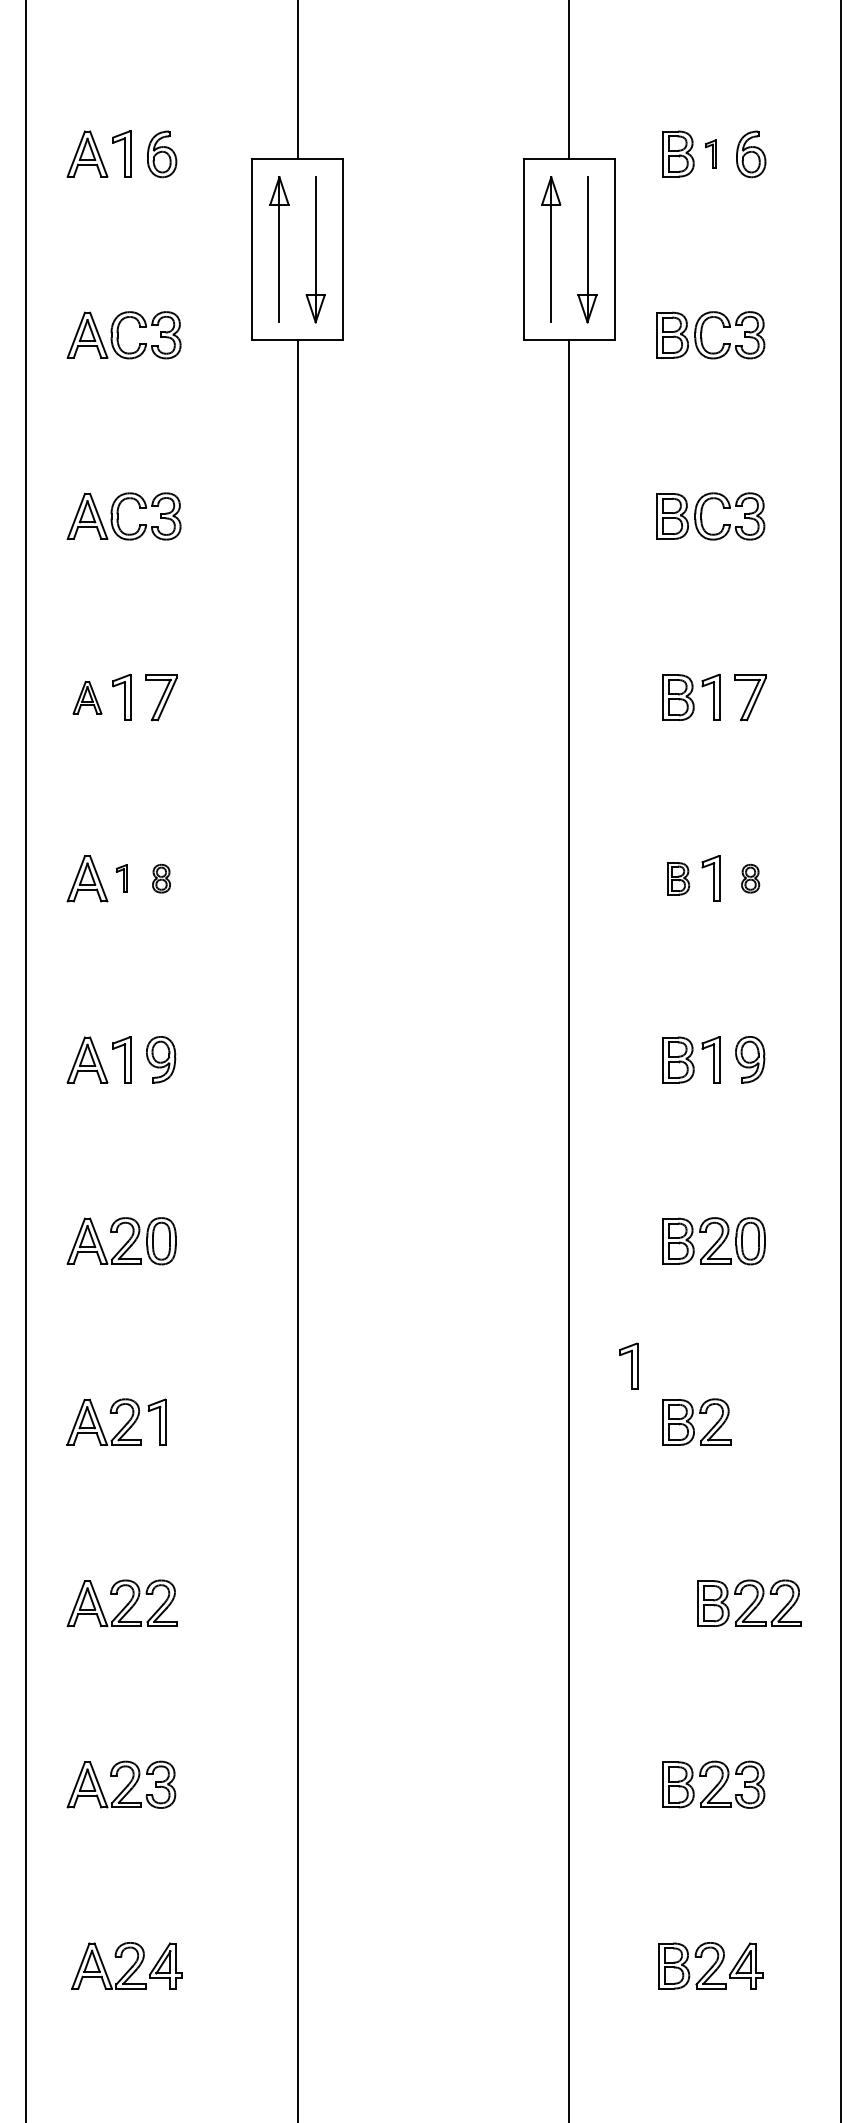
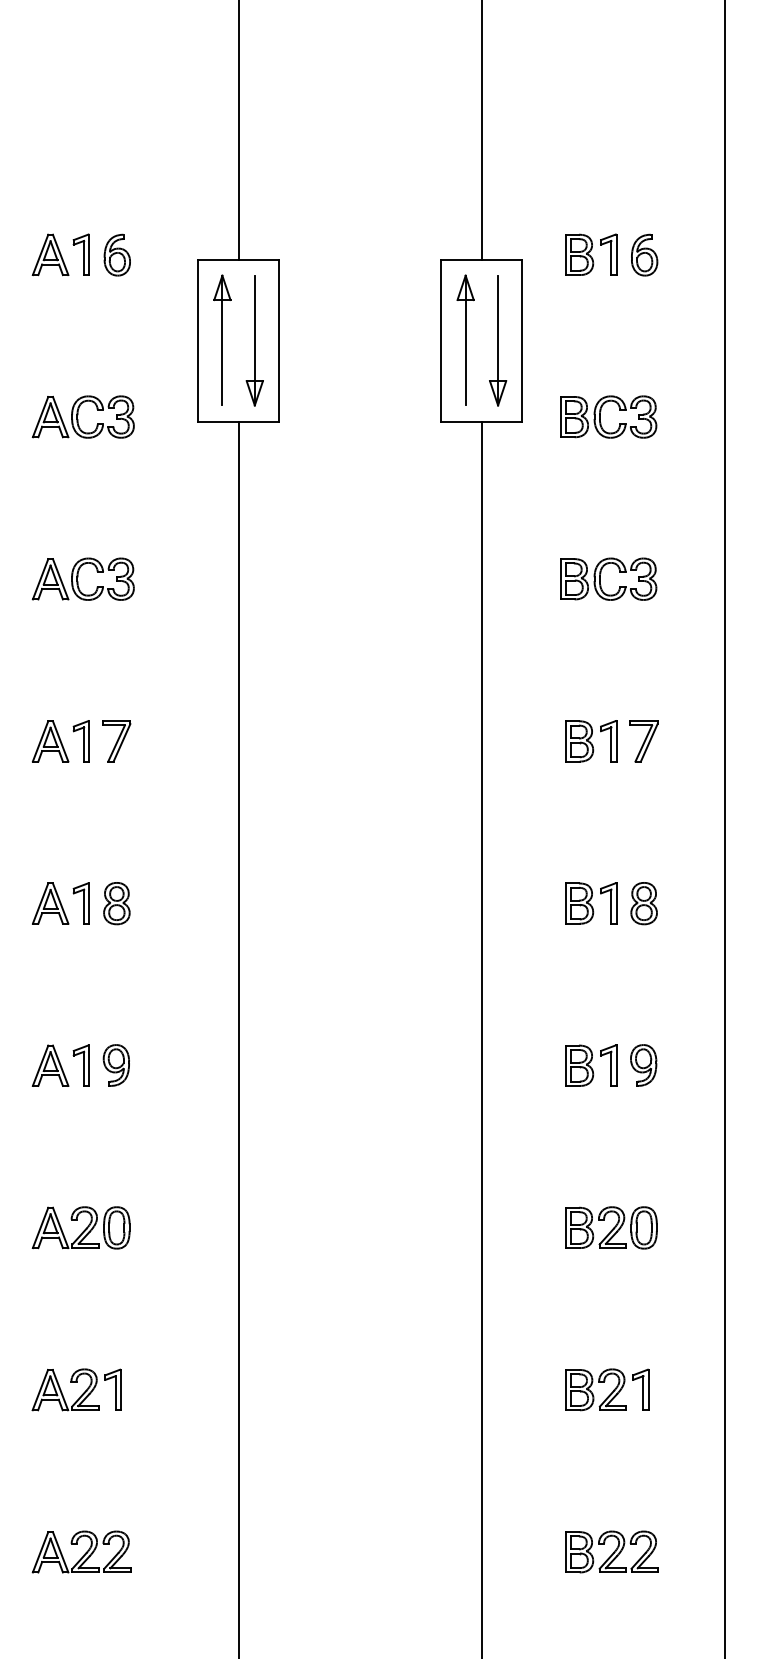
part: (710, 153) -> (608, 254), size x1.67
part: (87, 697) -> (50, 741), size x1.43
part: (121, 878) -> (81, 903), size x1.67
part: (161, 878) -> (116, 903), size x1.67
part: (678, 878) -> (579, 903), size x1.43
part: (750, 878) -> (643, 903), size x1.67
part: (628, 1365) -> (640, 1389), moved
part: (749, 1602) -> (611, 1551), moved

